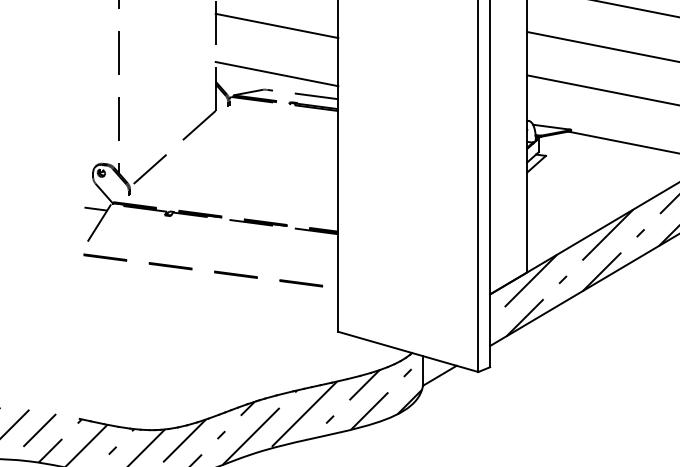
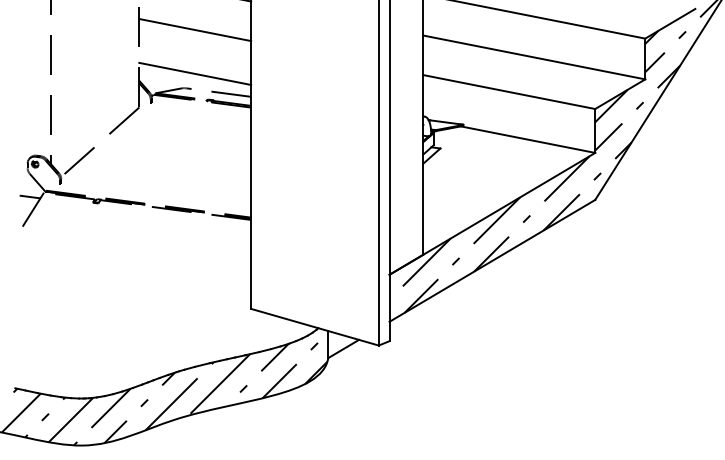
part: (192, 268) -> (118, 251), removed

